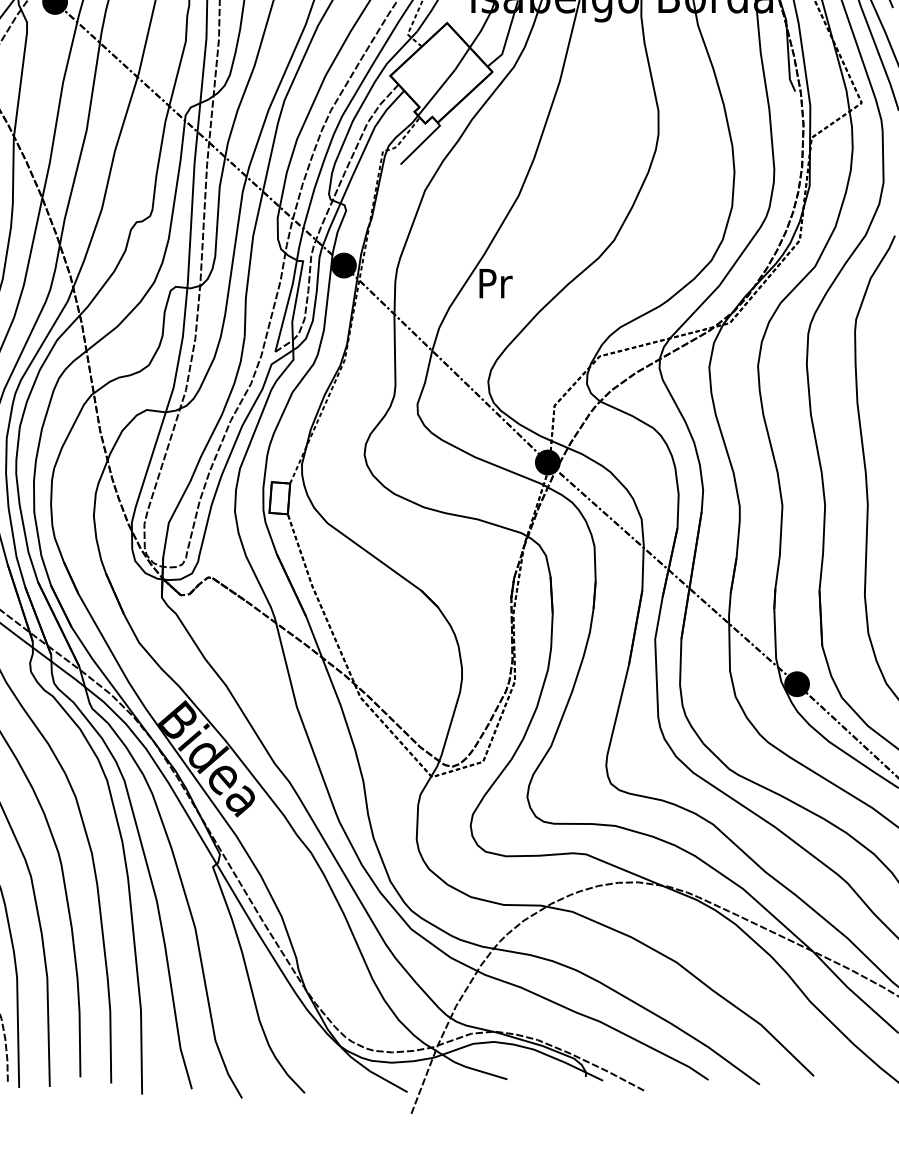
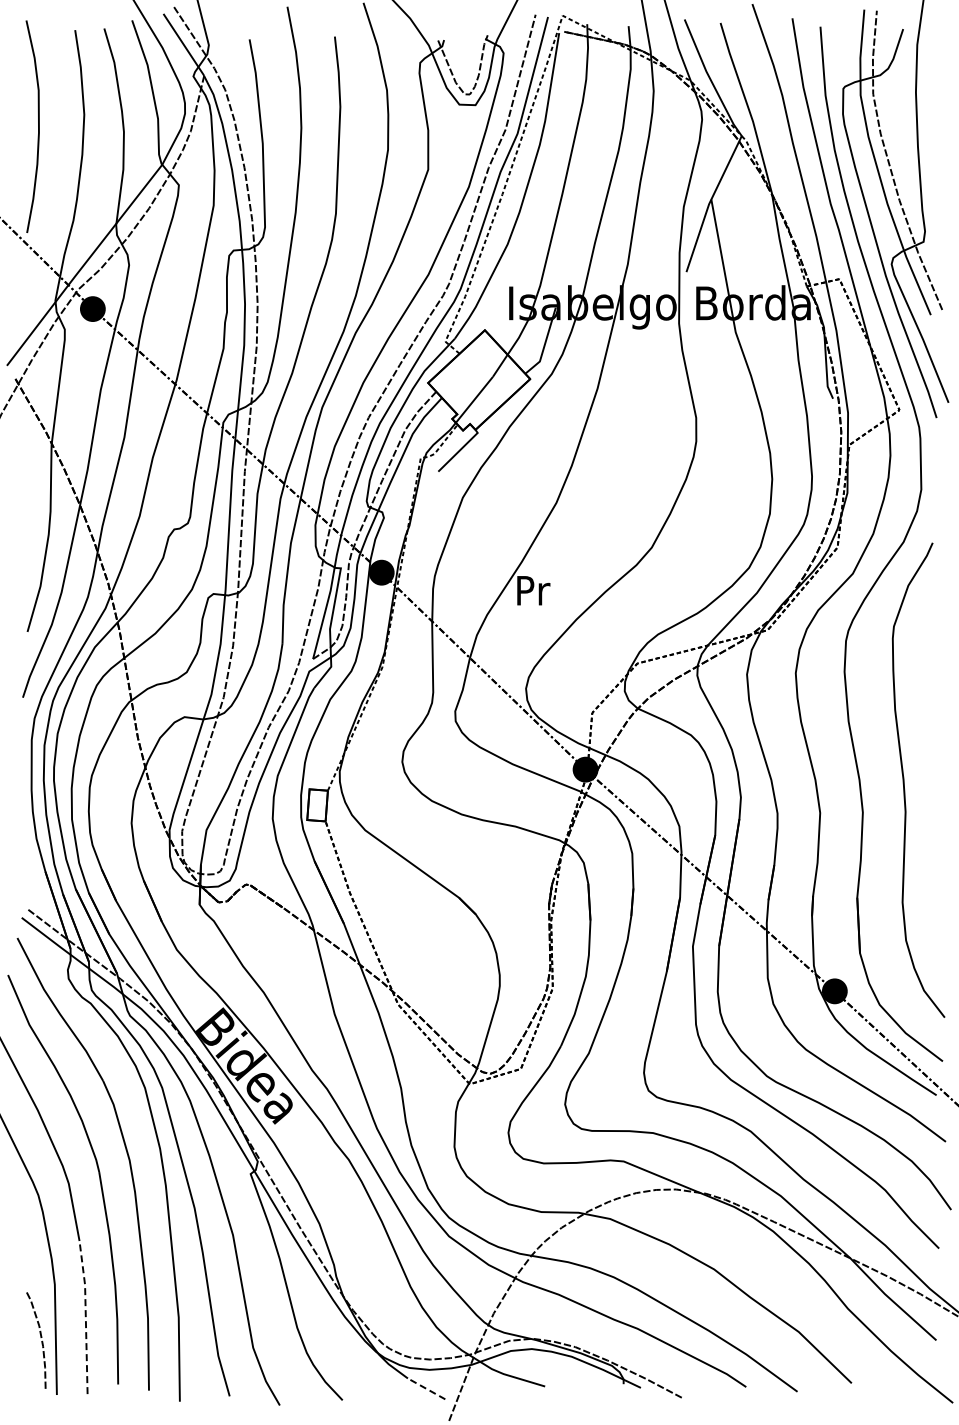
line: (47, 1009) -> (85, 1316), solid -> dashed
line: (388, 1081) -> (426, 1388), solid -> dashed

